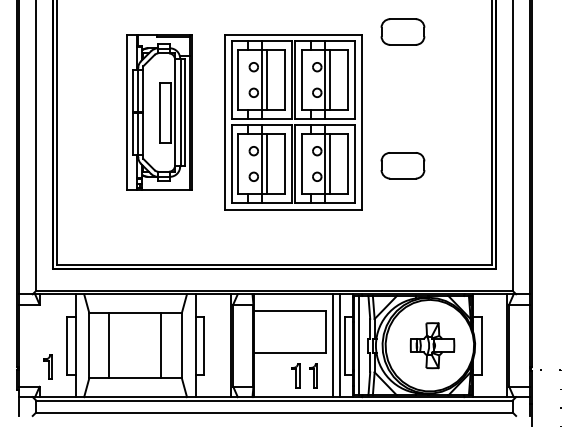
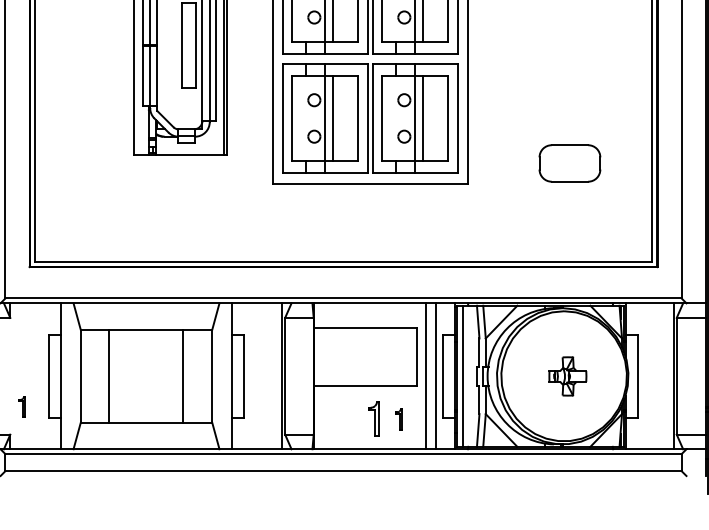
part: (402, 165) -> (569, 163), moved
part: (432, 345) -> (567, 376), size x0.6
part: (47, 366) -> (21, 405), size x0.6
part: (313, 375) -> (398, 418), size x0.6

